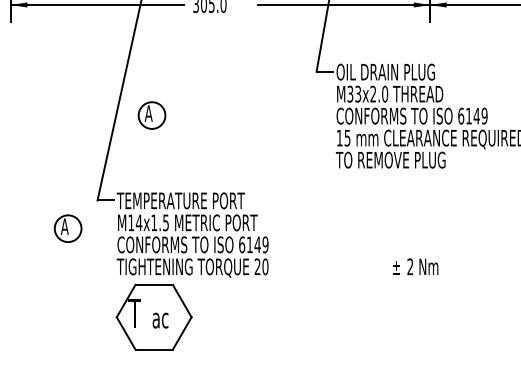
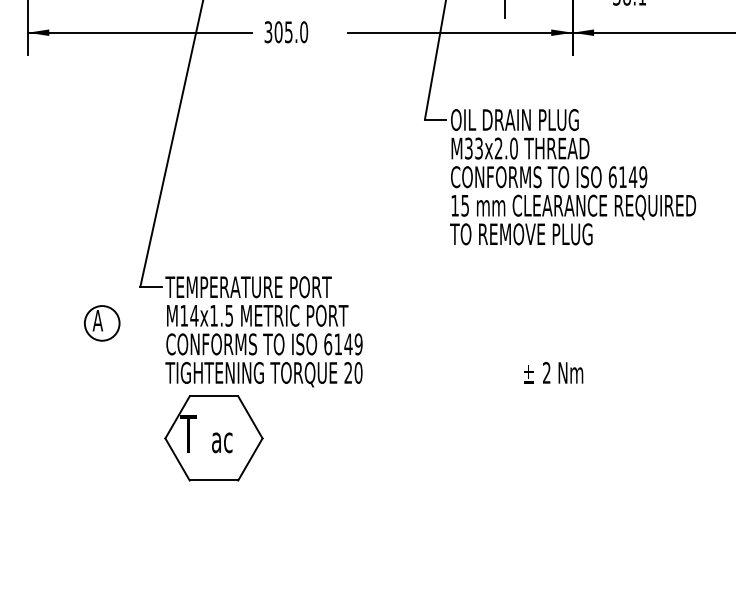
part: (152, 115) -> (211, 176), removed

